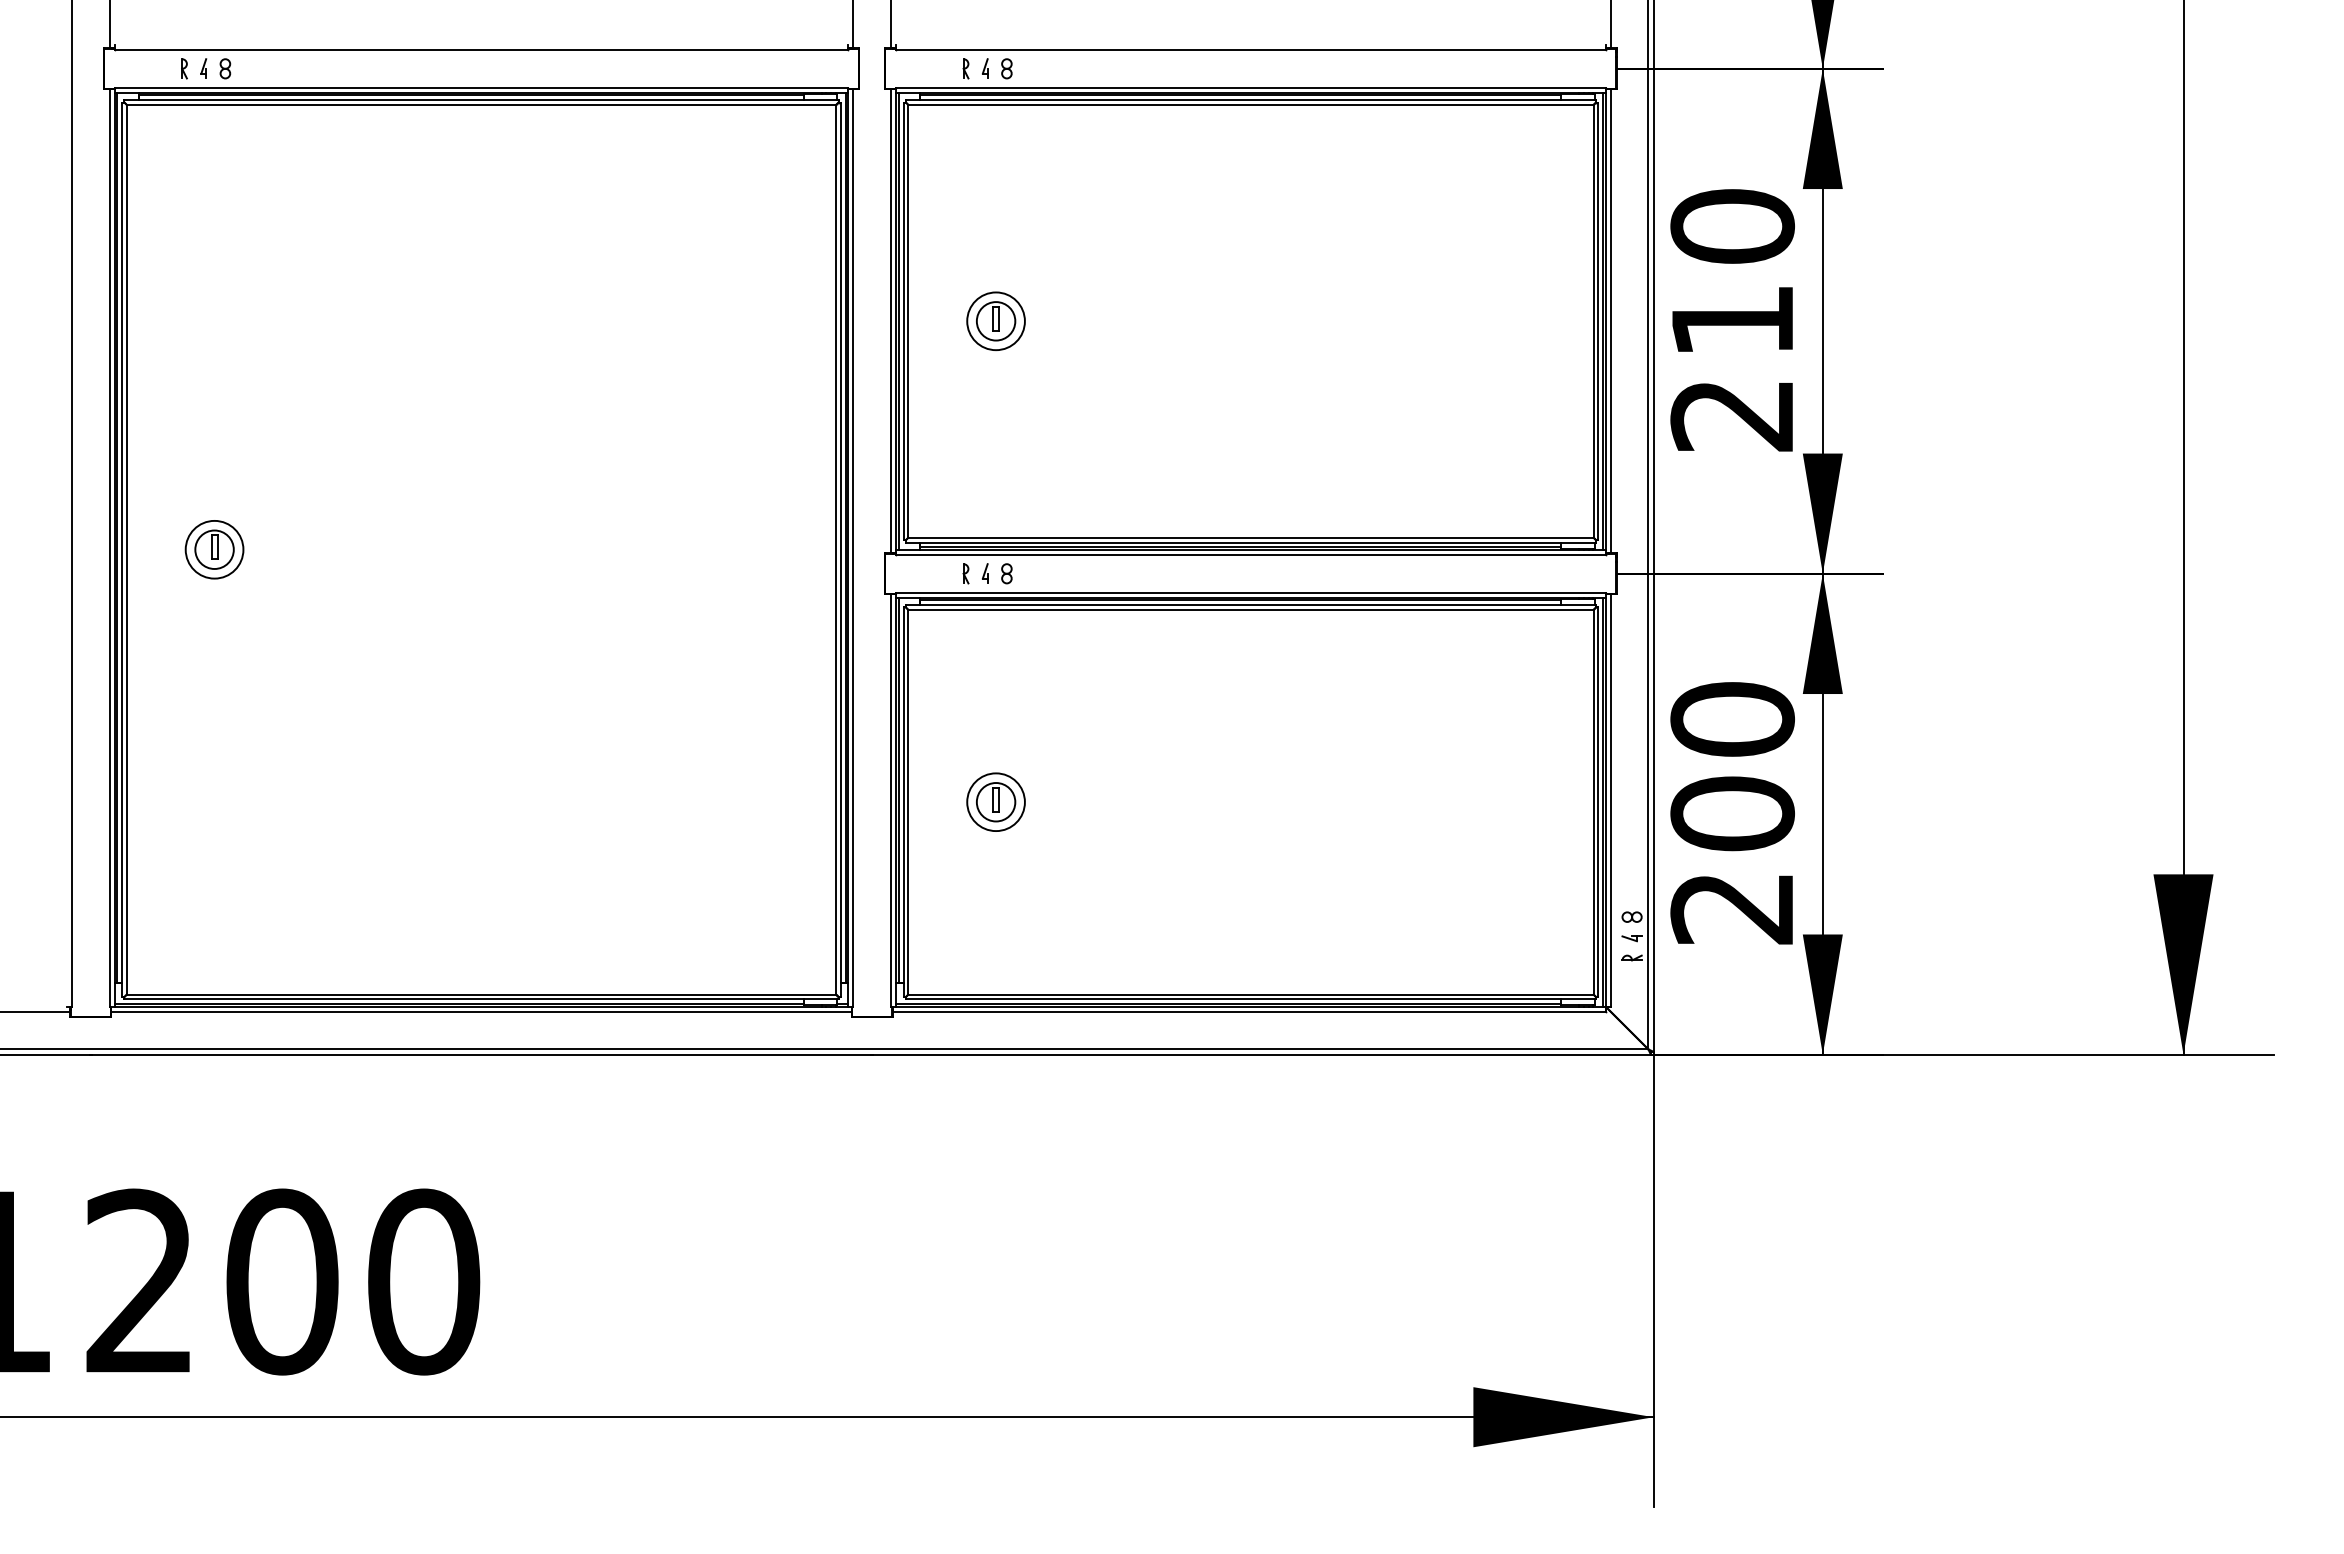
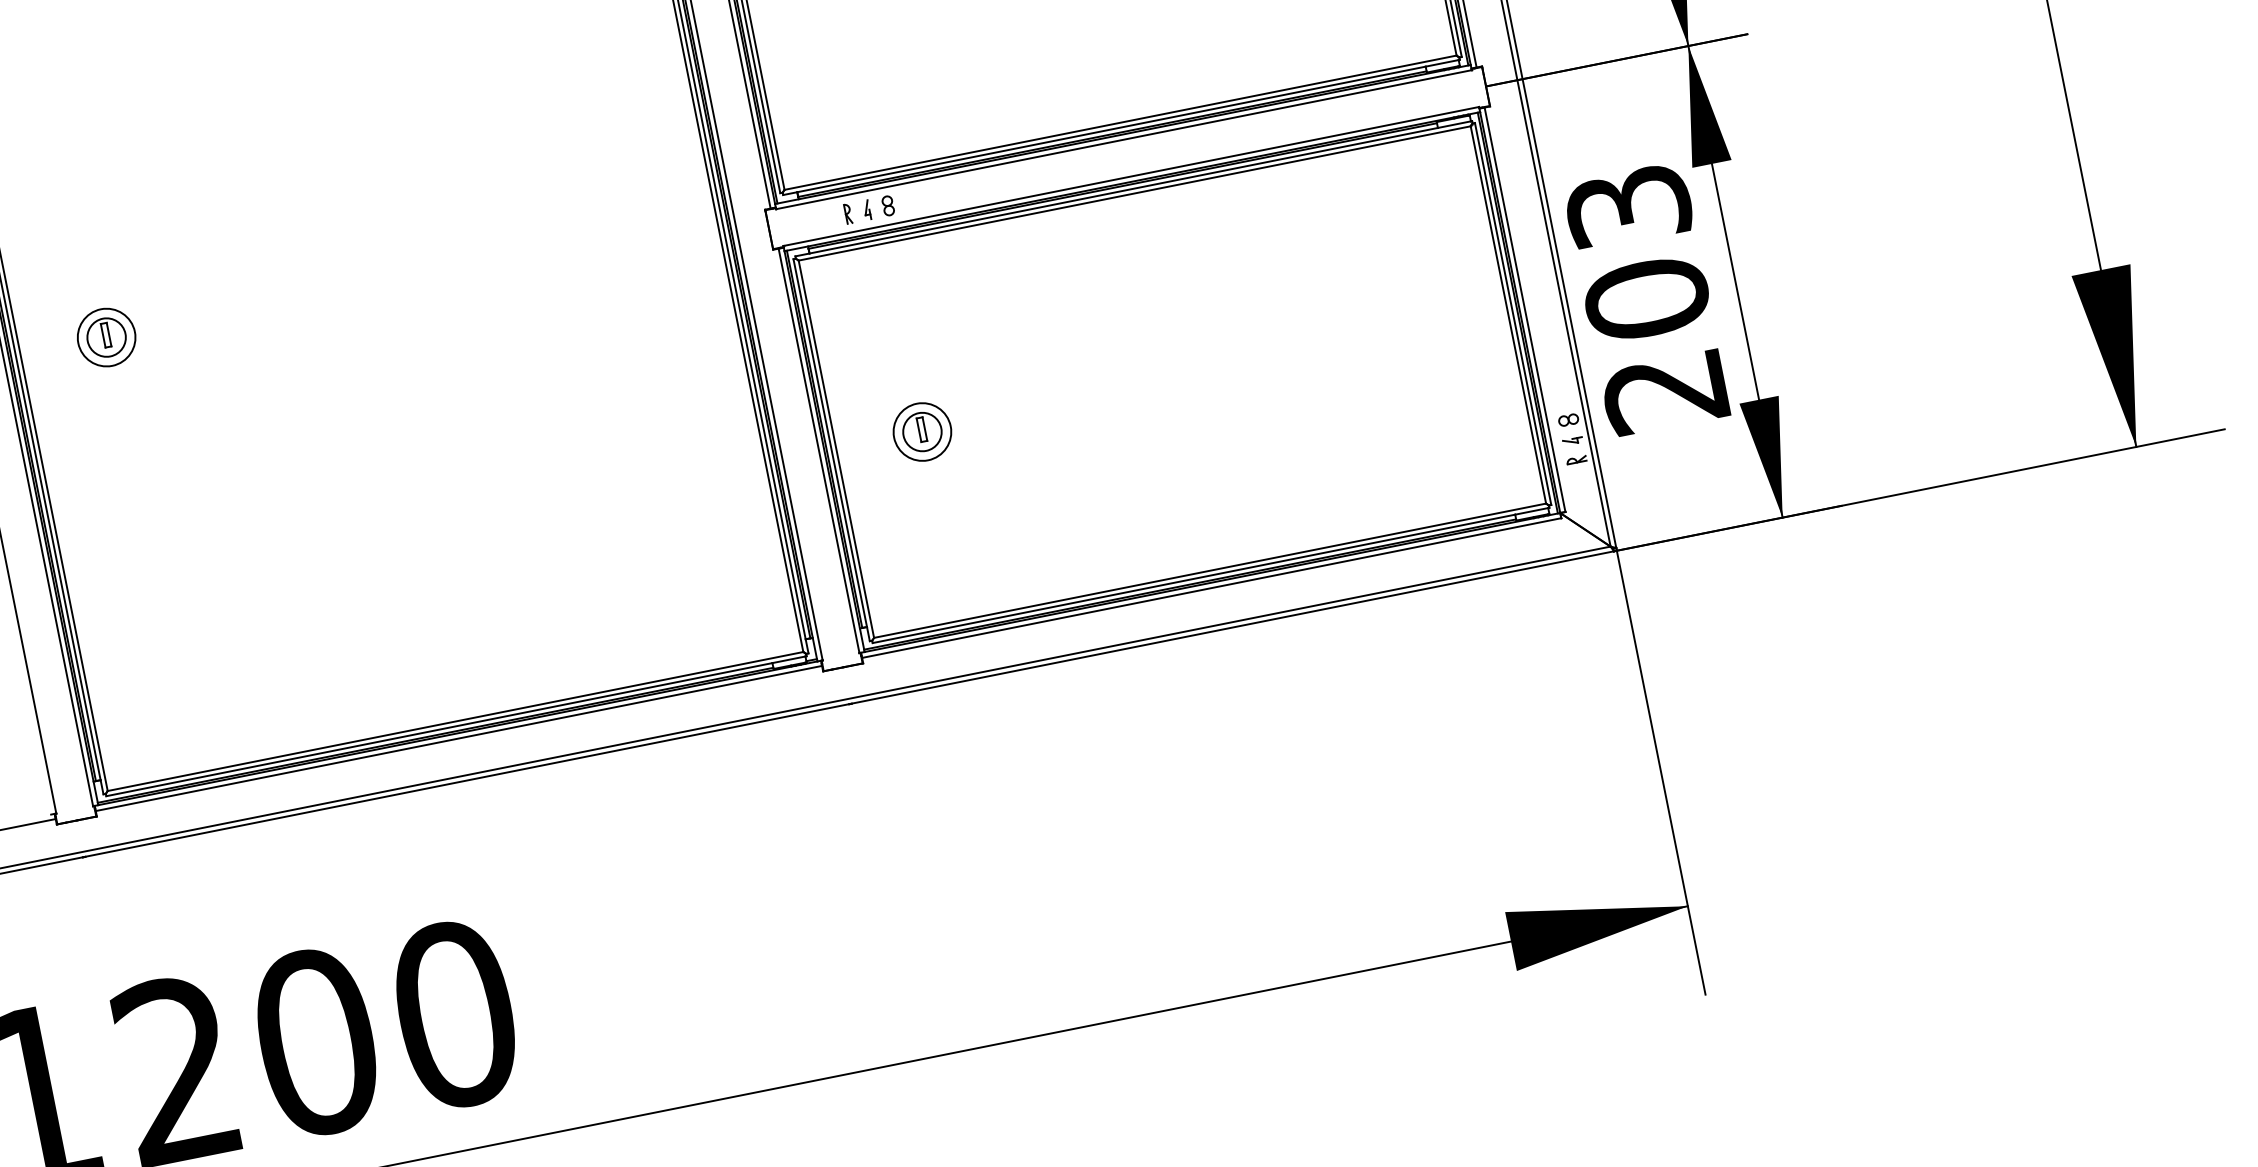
text: (1732, 719) -> (1628, 206), 200 -> 203

